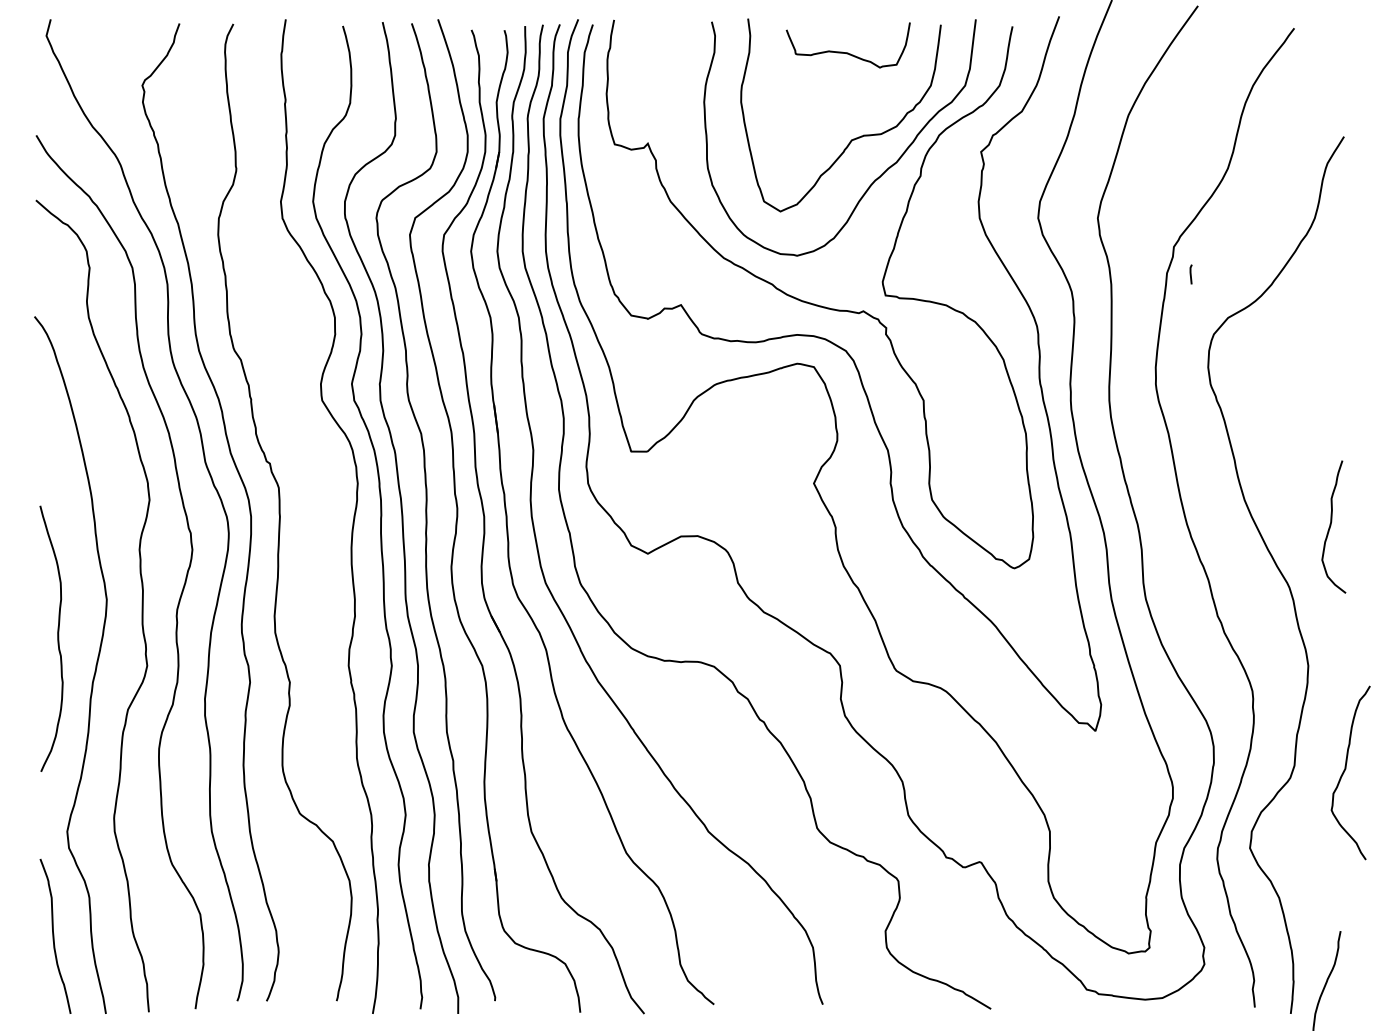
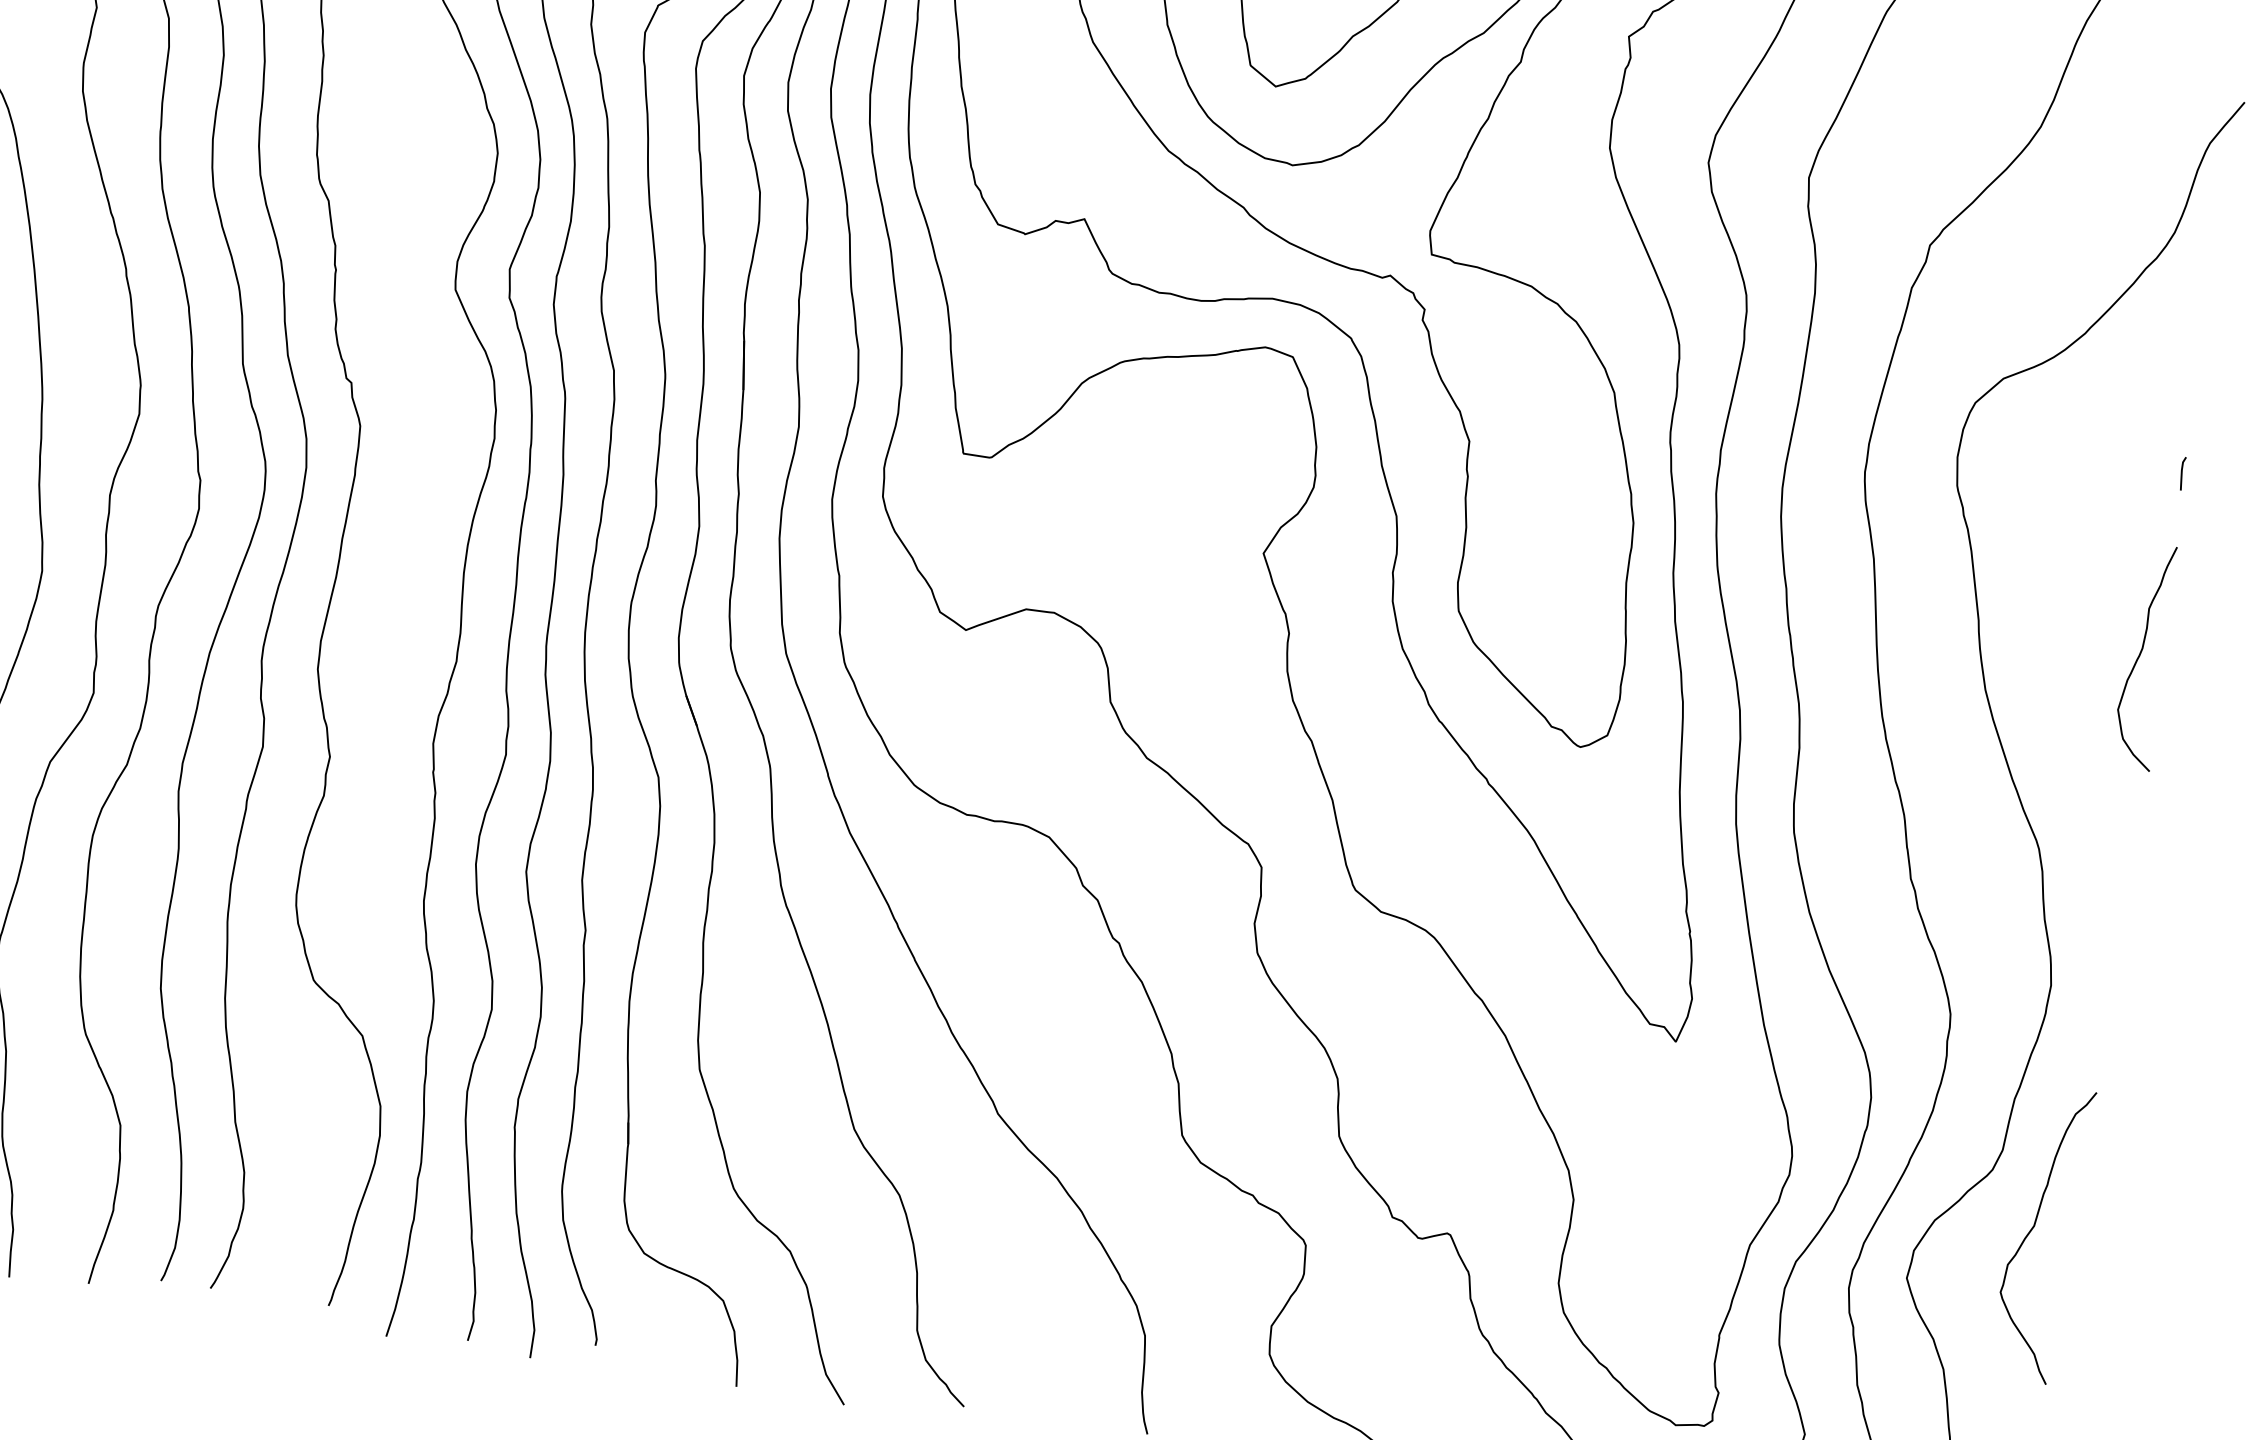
line: (1190, 274) -> (2181, 473), moved
curve: (1331, 525) -> (2142, 653), moved
curve: (1346, 769) -> (2035, 1227), moved

